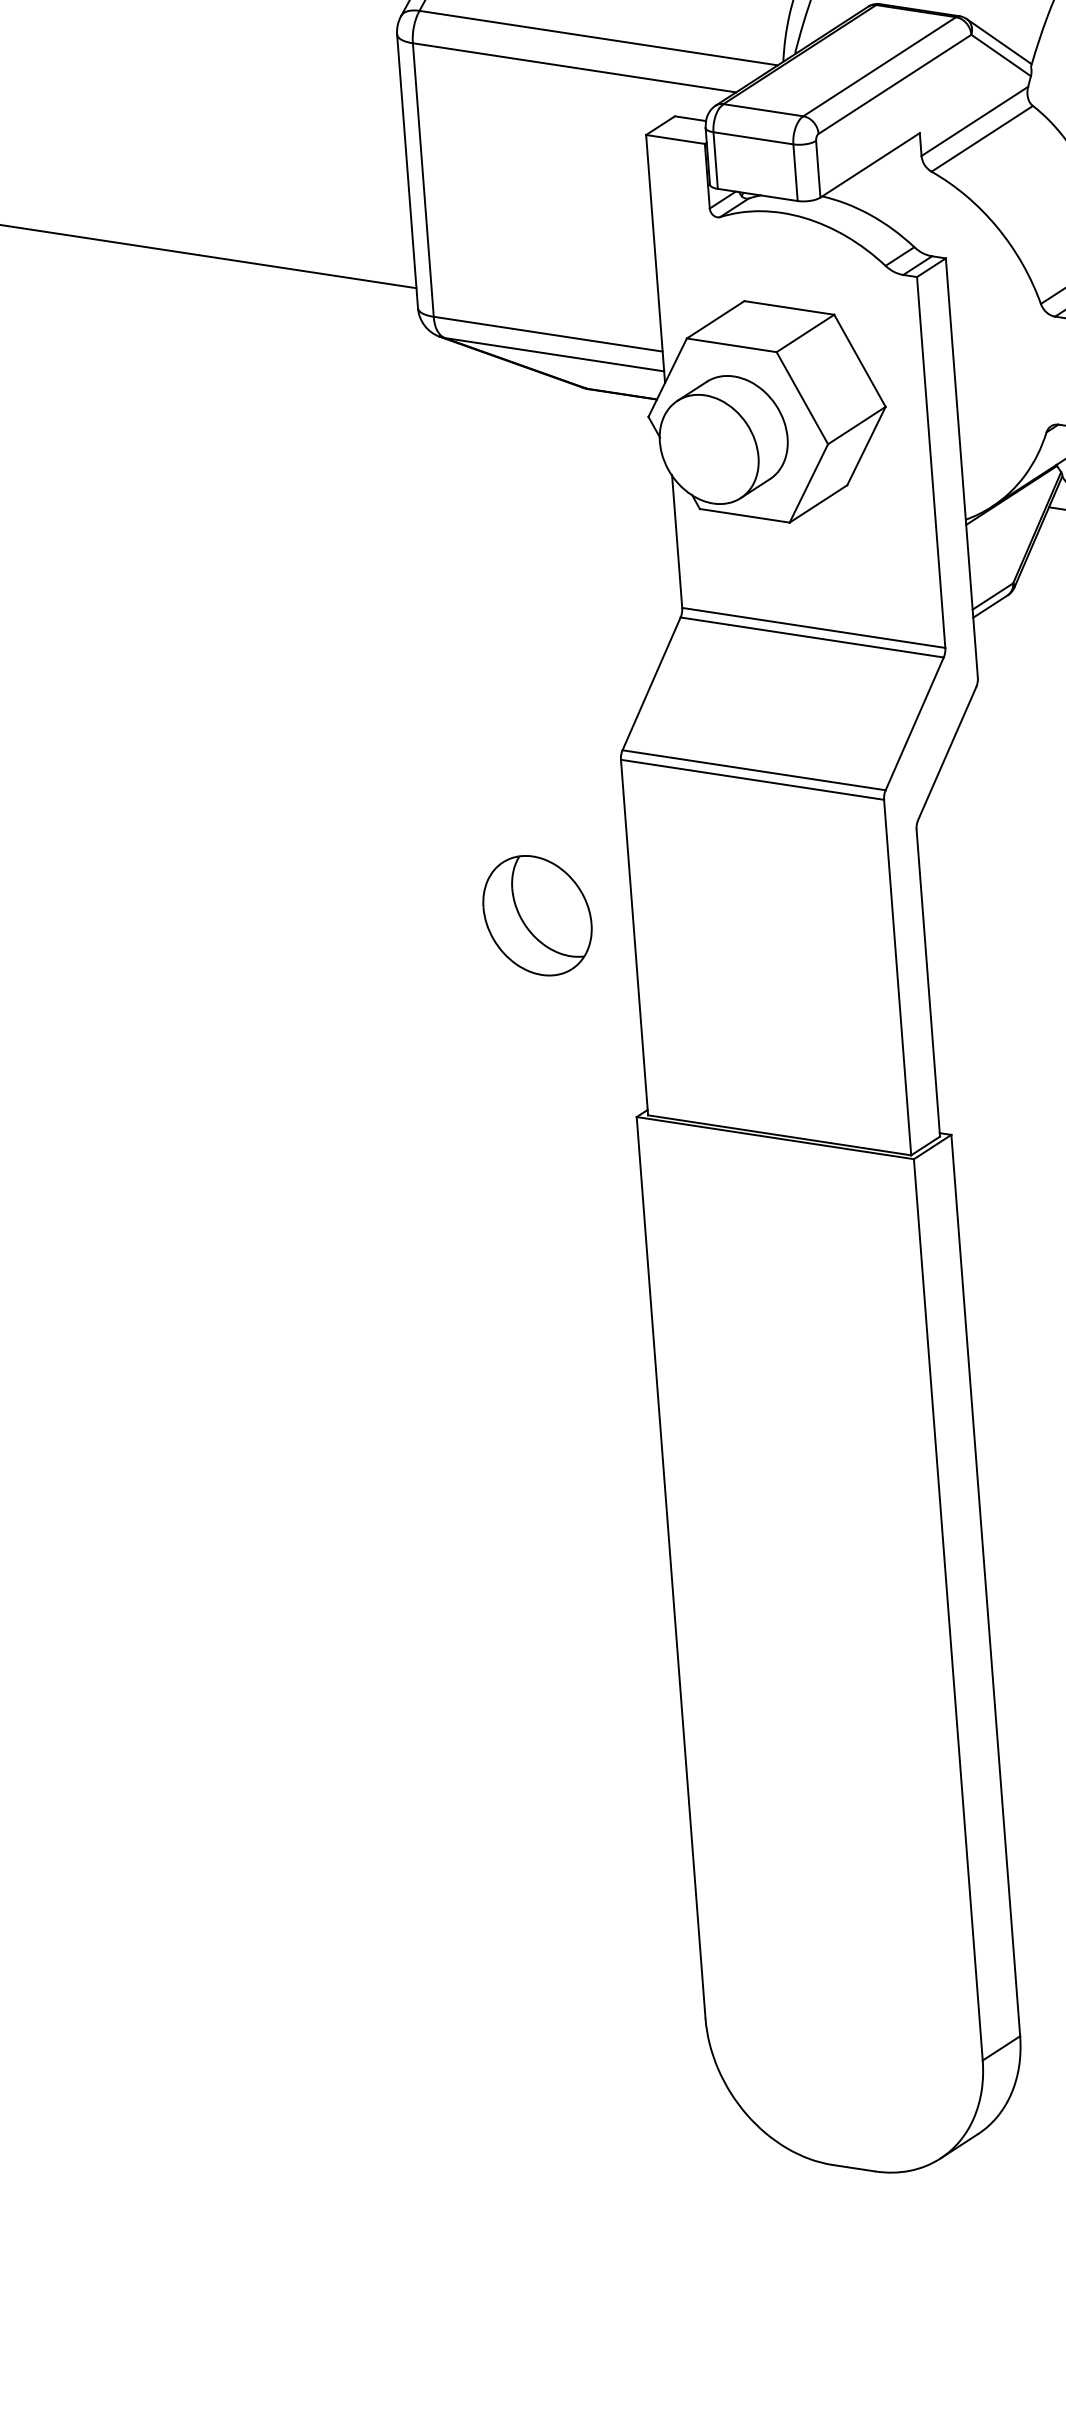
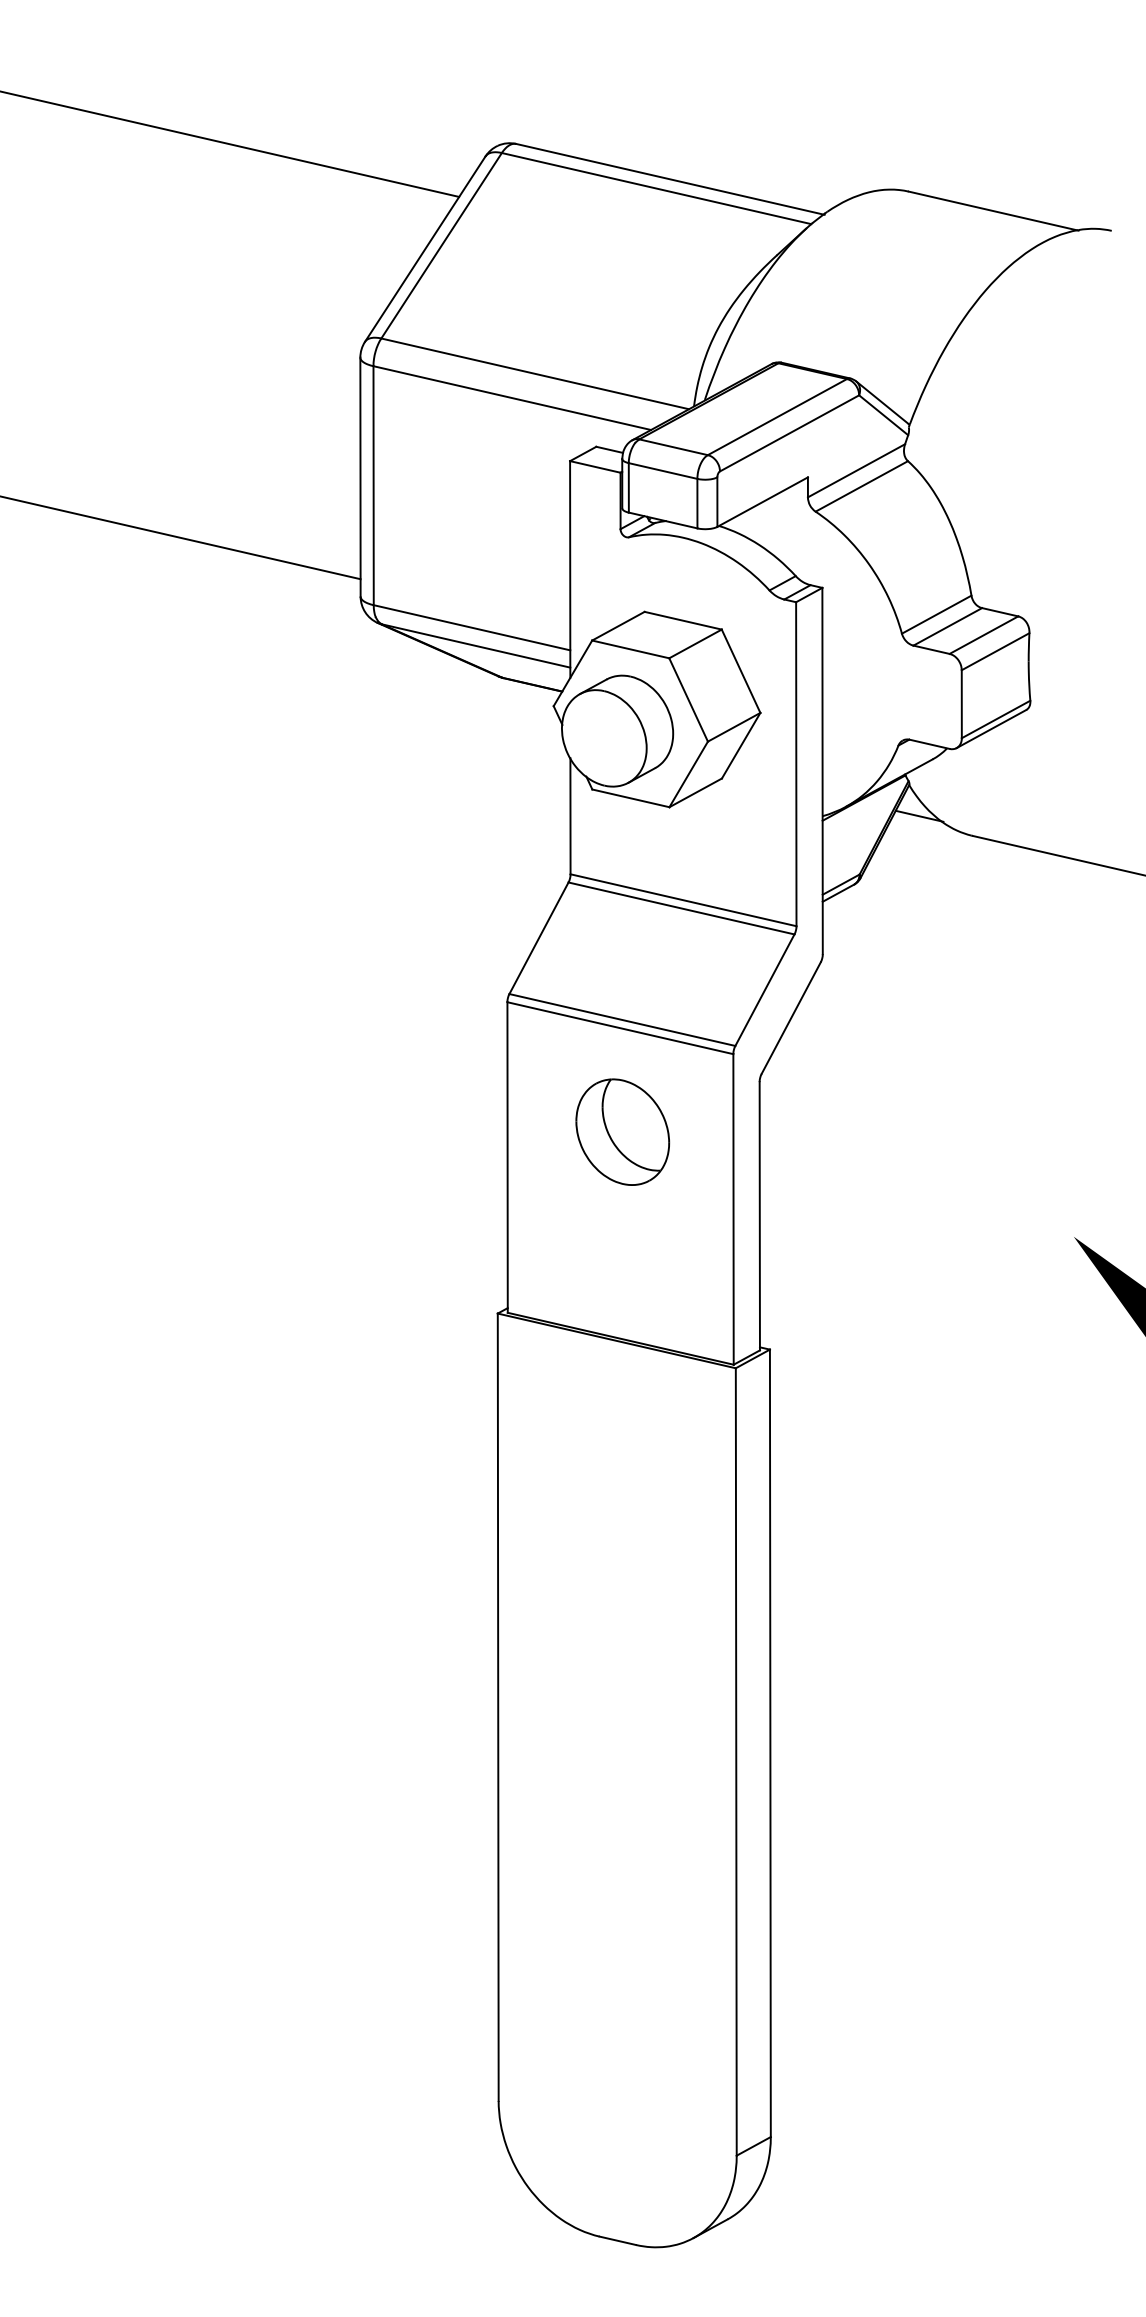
part: (537, 914) -> (622, 1131), moved

